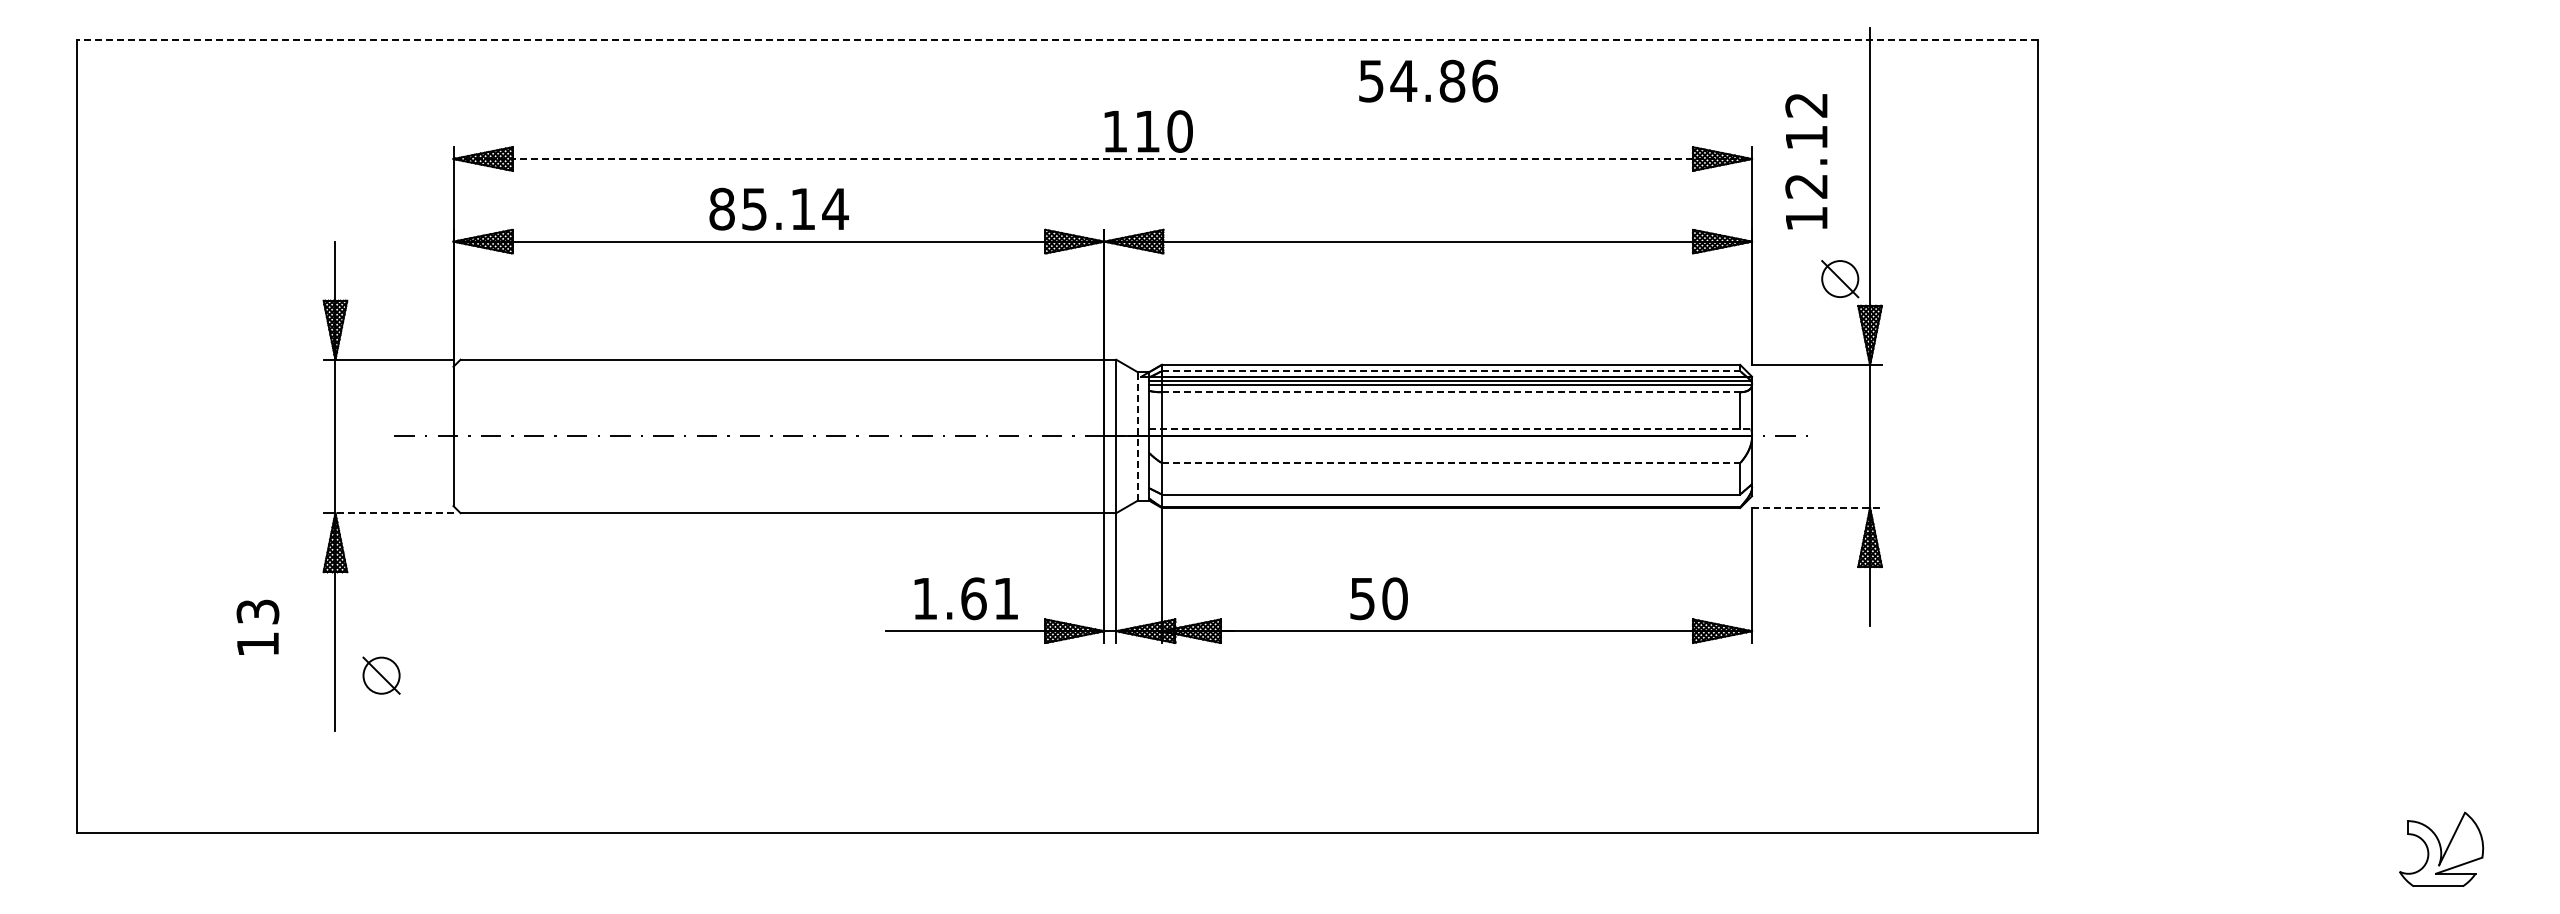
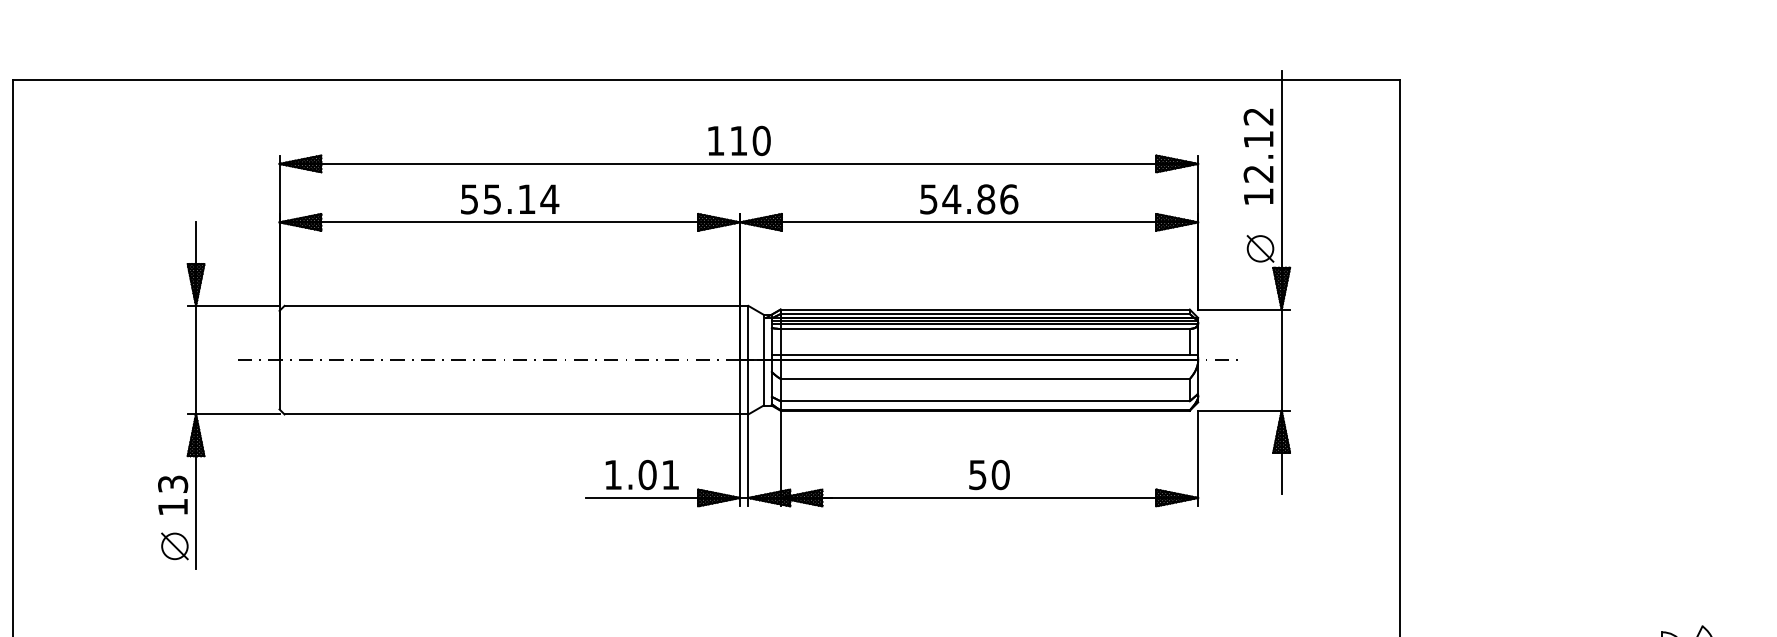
line: (1056, 40) -> (706, 80), dashed -> solid
text: (1428, 80) -> (969, 198), moved
text: (1148, 131) -> (739, 140), moved
line: (1103, 159) -> (739, 164), dashed -> solid
text: (1806, 161) -> (1258, 156), moved
text: (721, 208) -> (469, 198), 85.14 -> 55.14
line: (1451, 371) -> (985, 314), dashed -> solid
line: (1451, 392) -> (985, 329), dashed -> solid
line: (1451, 429) -> (985, 355), dashed -> solid
line: (1137, 435) -> (763, 359), dashed -> solid
line: (1451, 463) -> (985, 379), dashed -> solid
line: (1816, 507) -> (1243, 410), dashed -> solid
line: (393, 513) -> (237, 414), dashed -> solid
text: (973, 598) -> (647, 474), 1.61 -> 1.01
text: (1378, 598) -> (989, 474), moved
text: (257, 626) -> (172, 494), moved
part: (381, 675) -> (174, 546), moved

